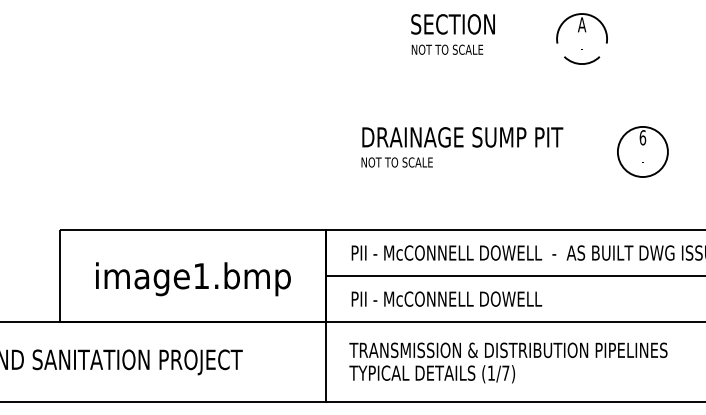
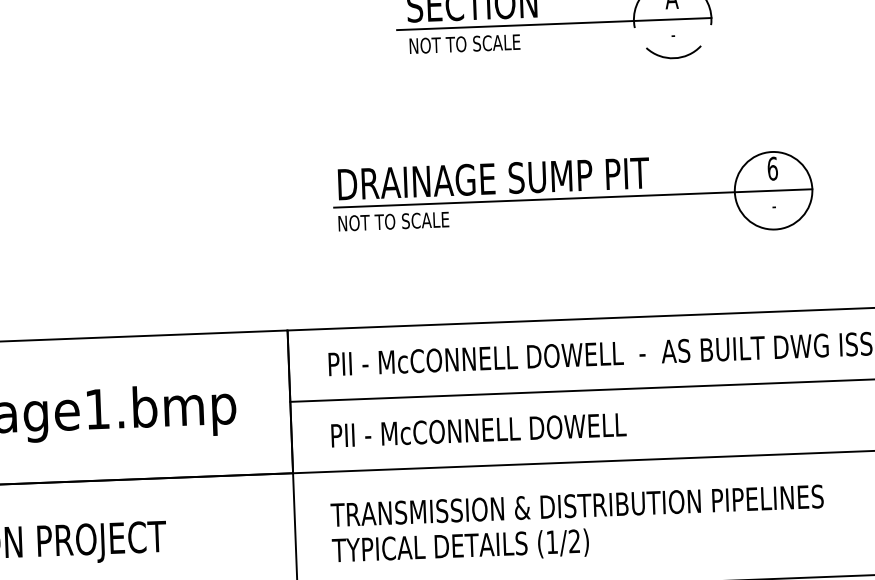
line: (505, 39) -> (554, 24), added
line: (513, 151) -> (573, 197), added
text: (505, 372) -> (573, 540), (1/7) -> (1/2)

